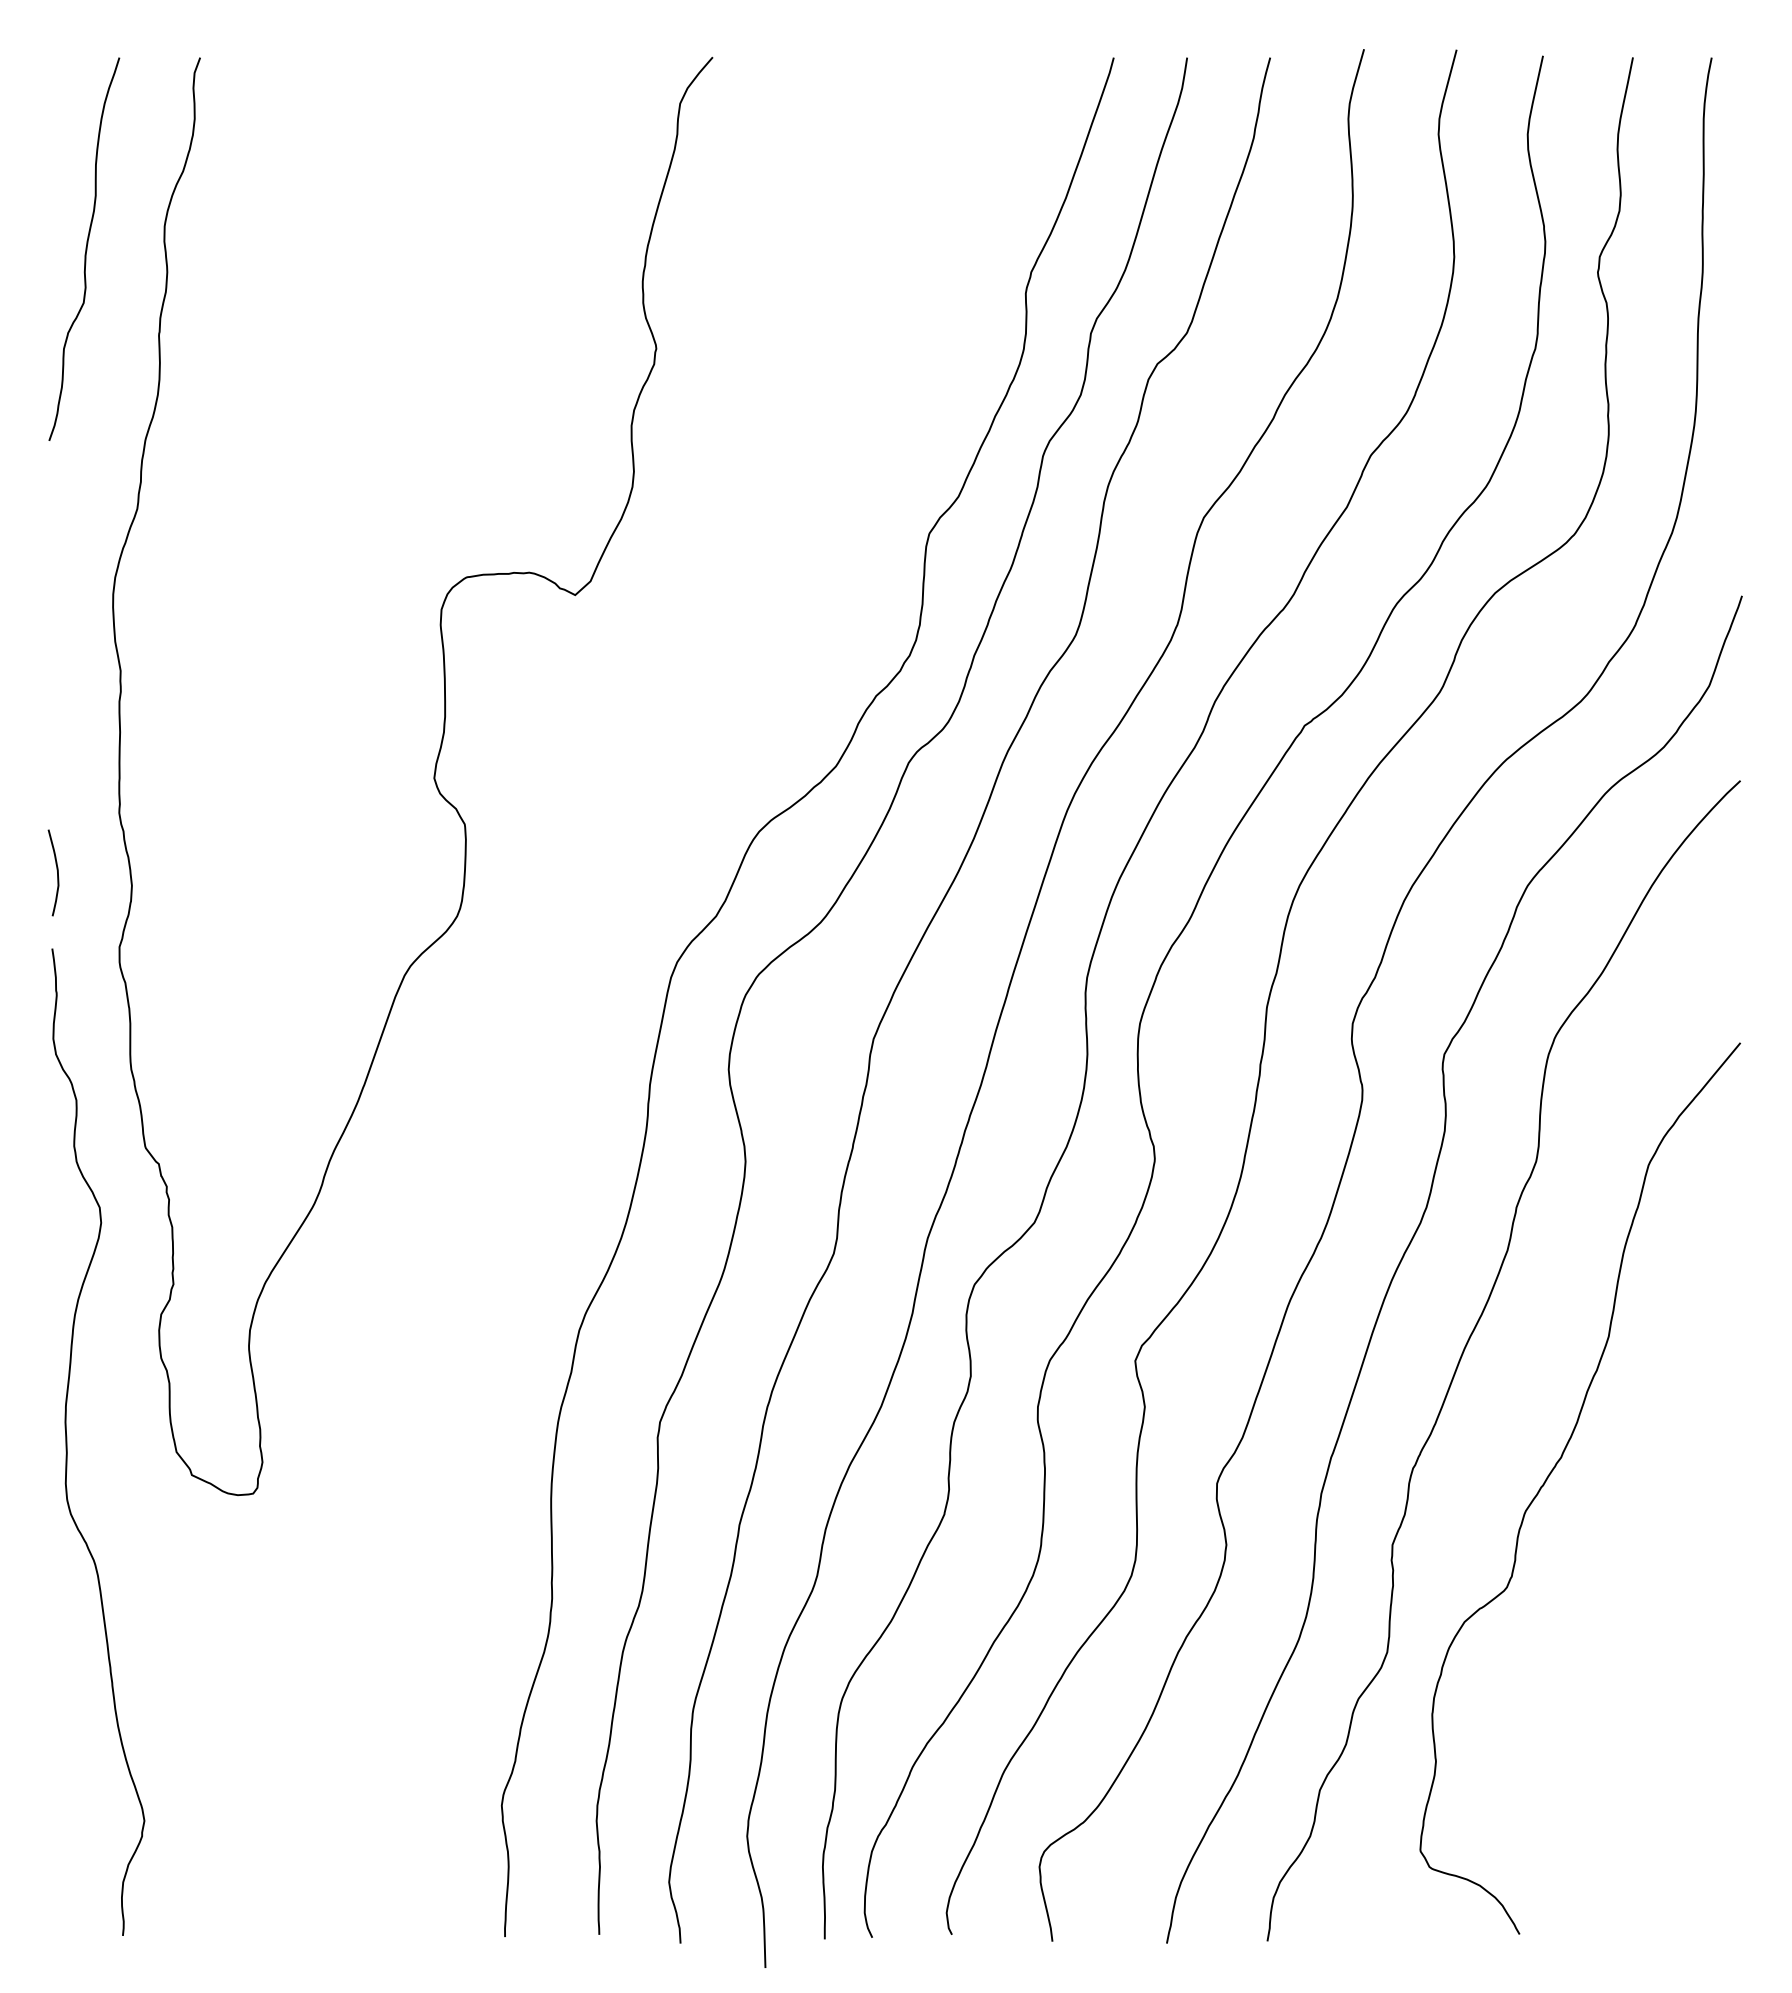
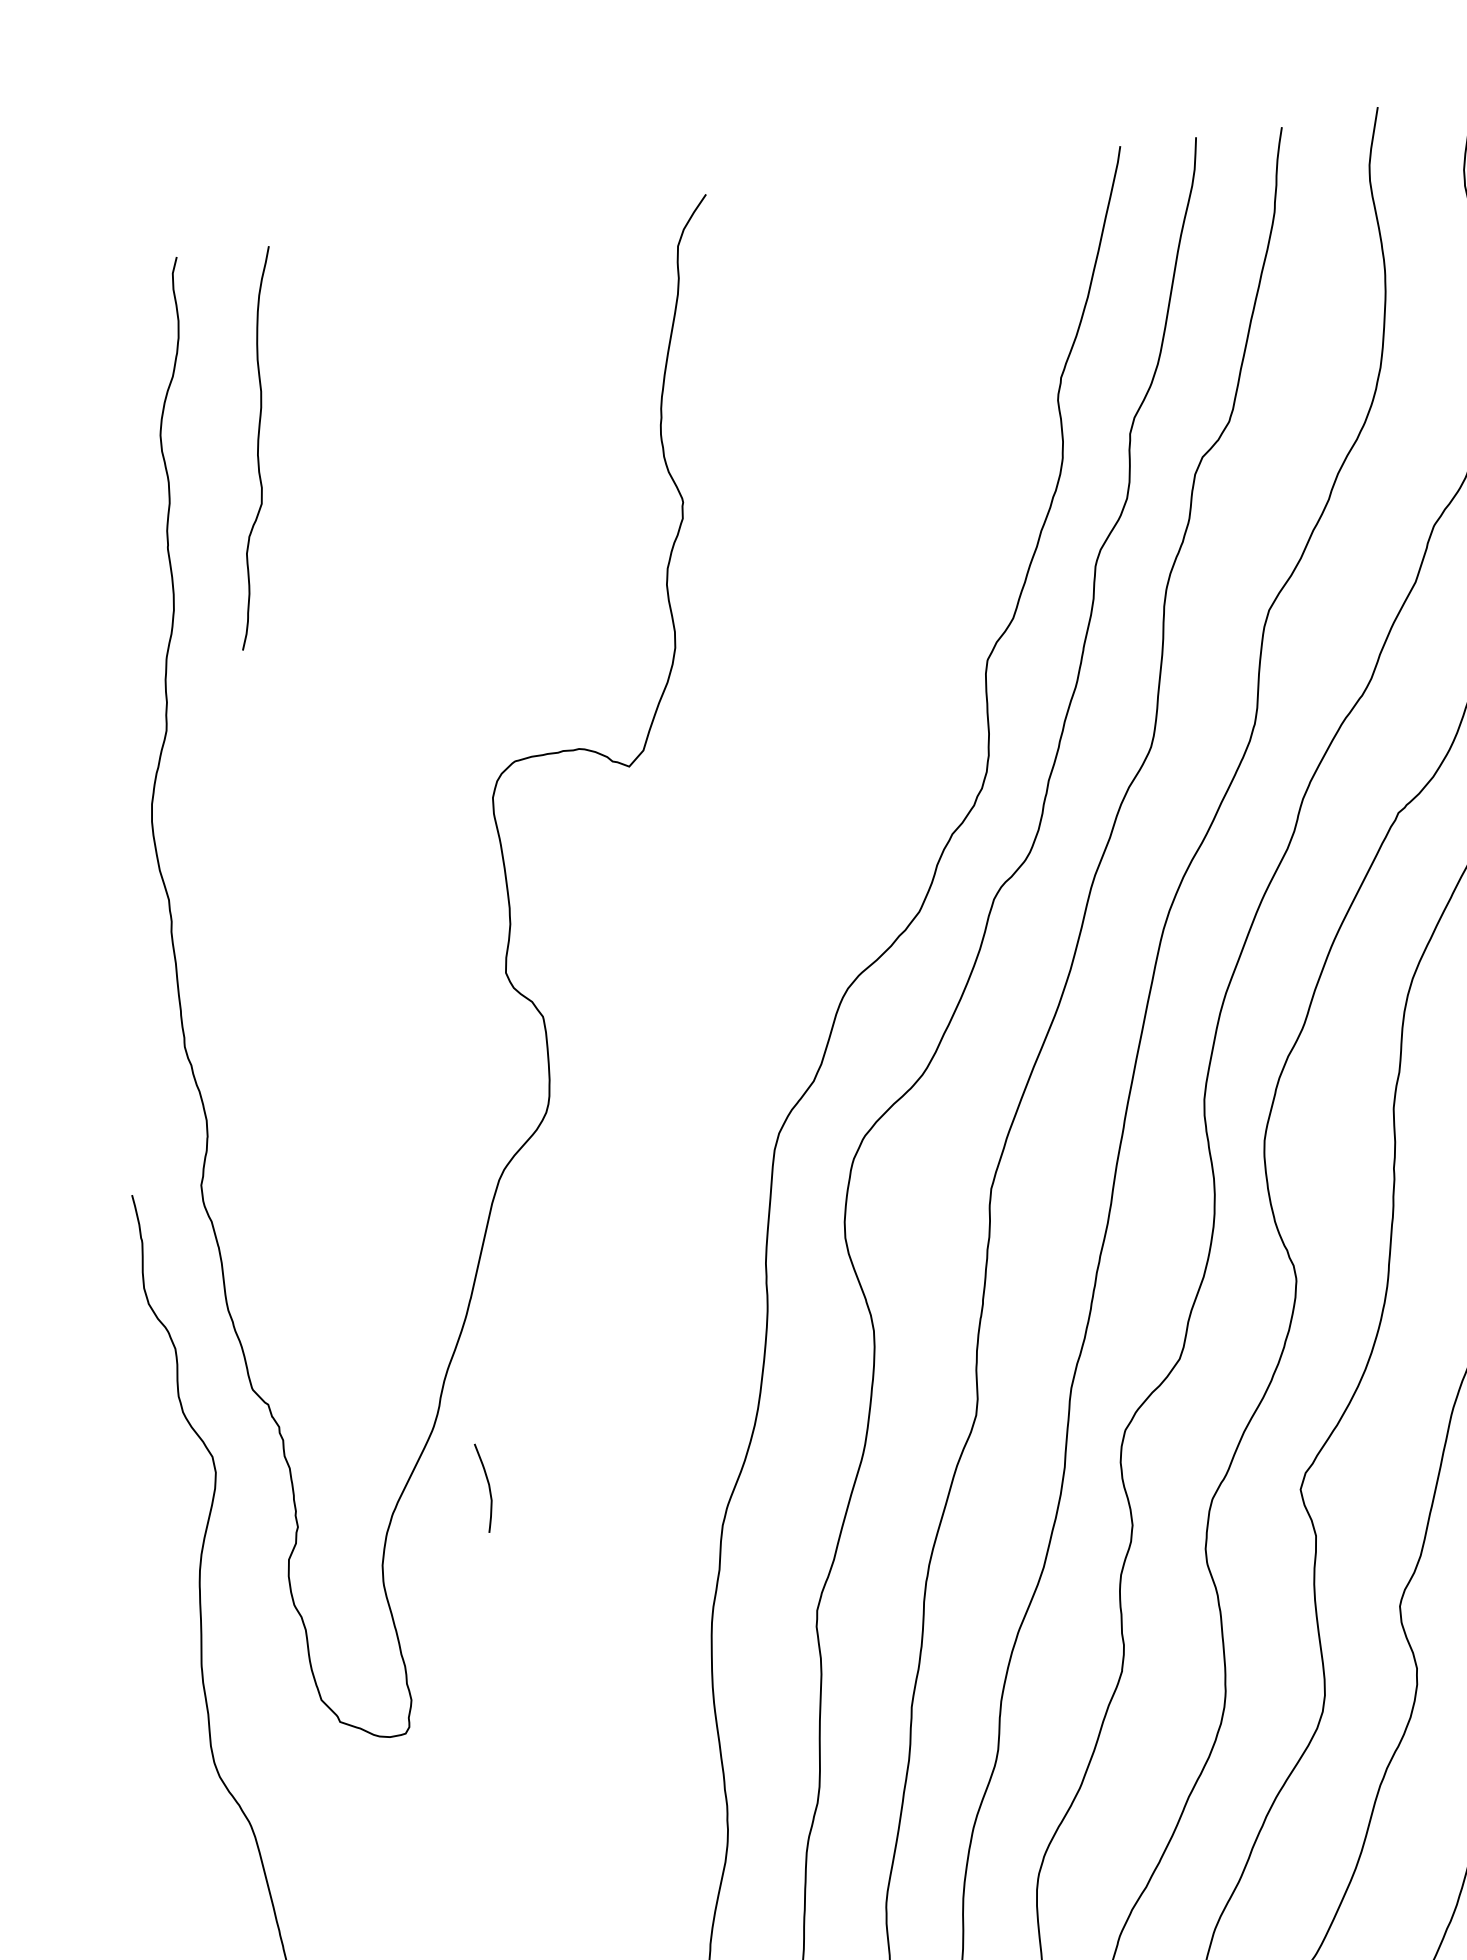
curve: (85, 248) -> (256, 447), moved
curve: (56, 870) -> (487, 1485), moved

